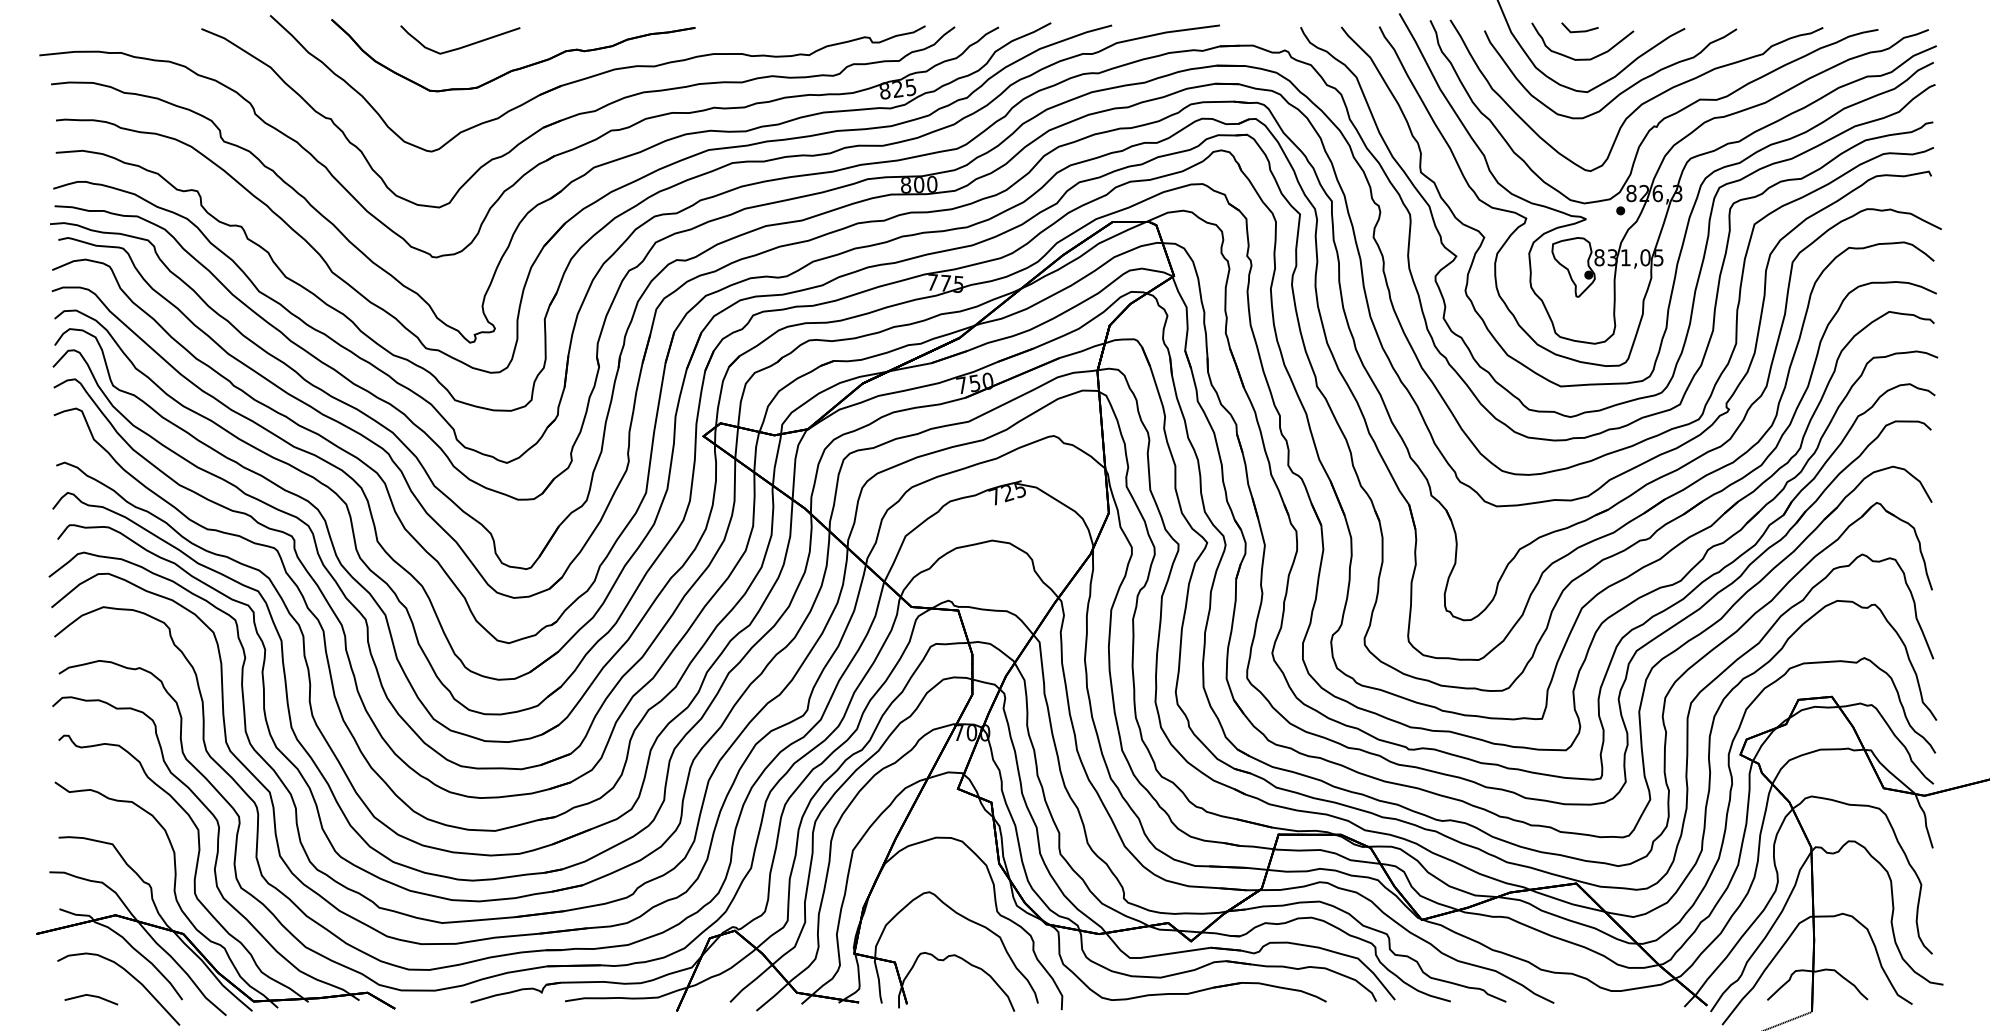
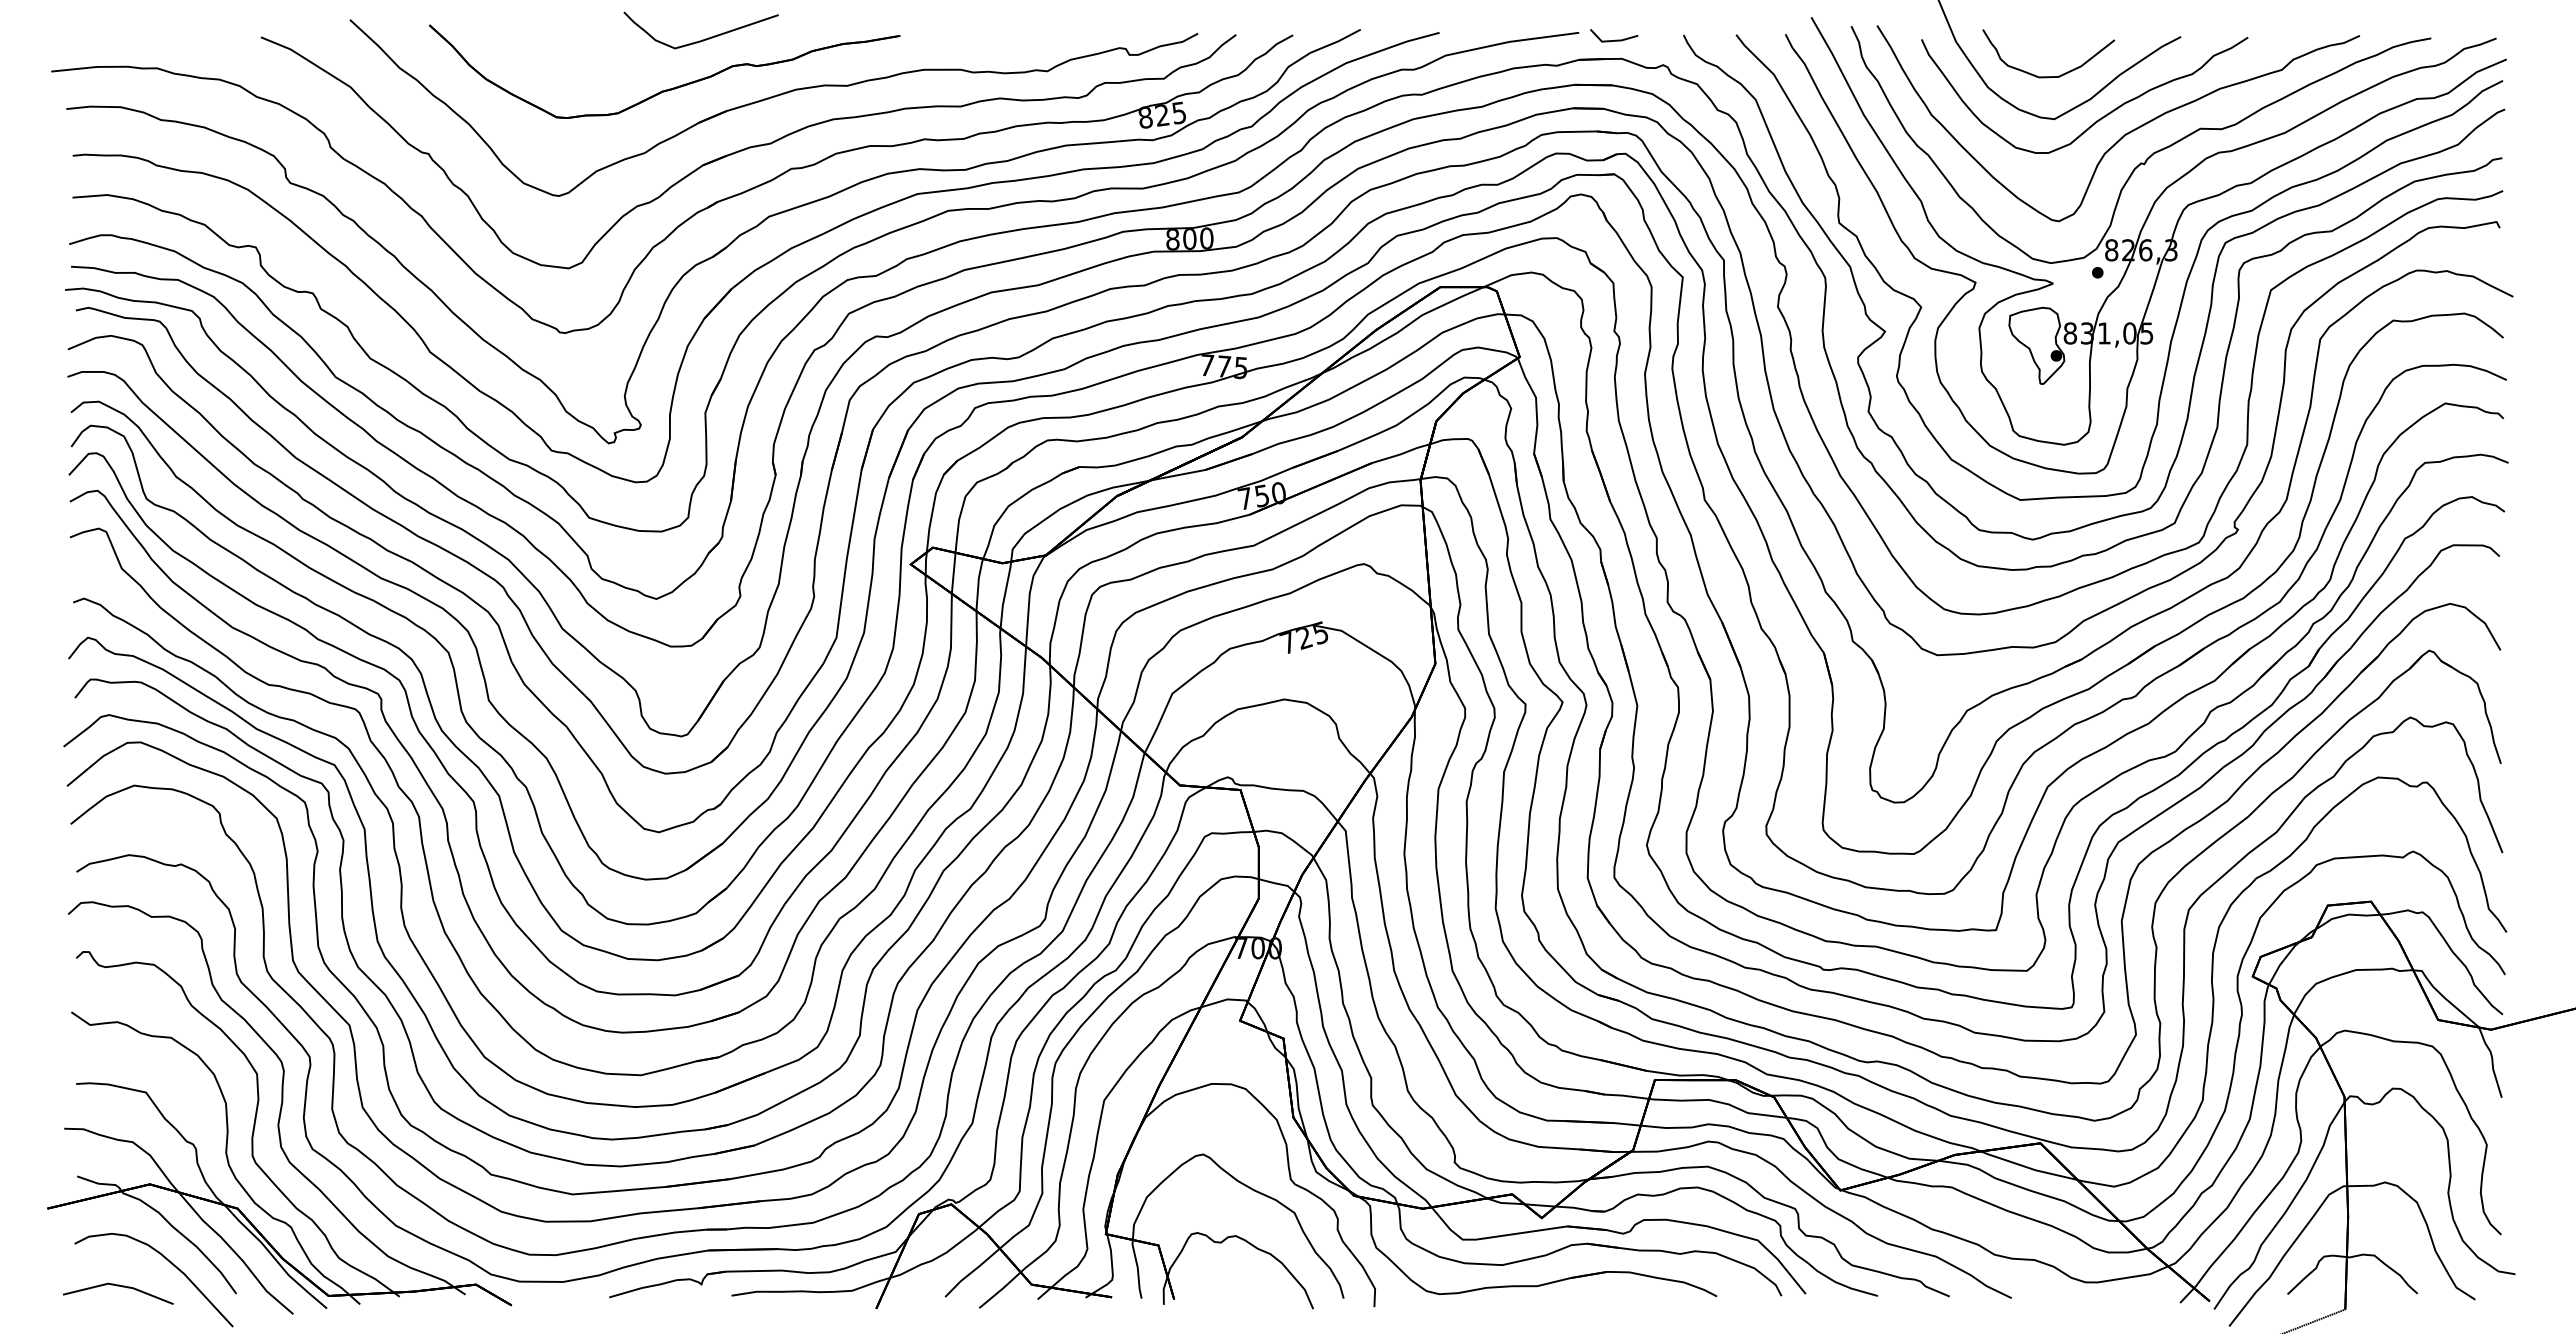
line: (1581, 30) -> (1615, 39), moved
curve: (461, 46) -> (702, 39), moved
part: (91, 999) -> (118, 1293), size x1.6

